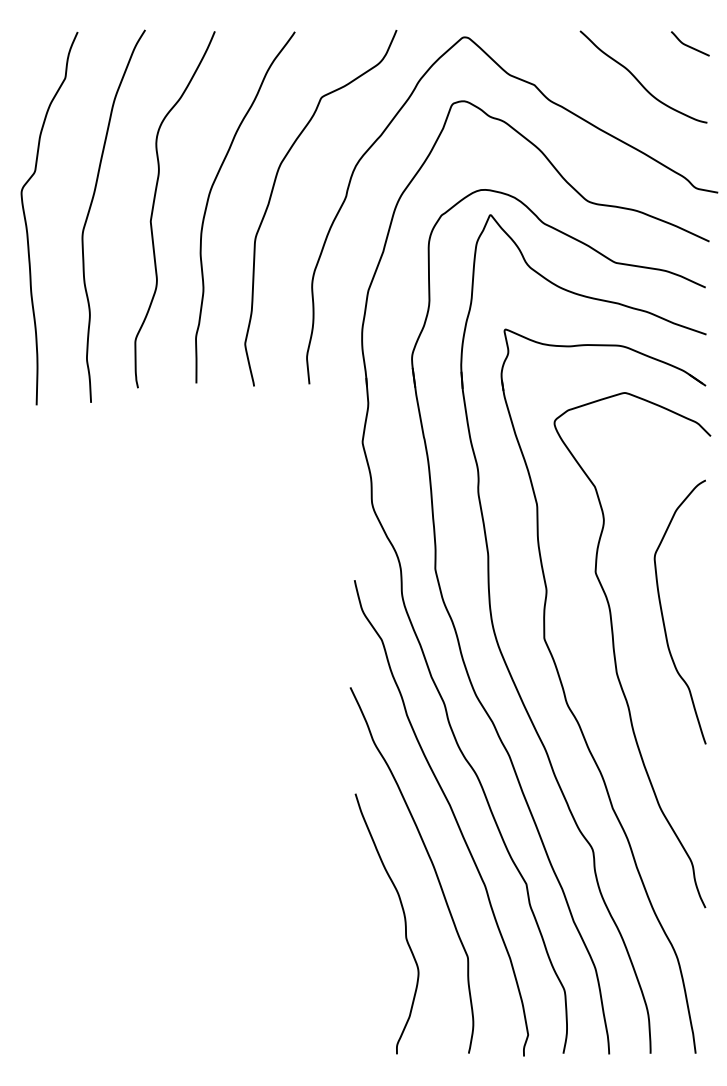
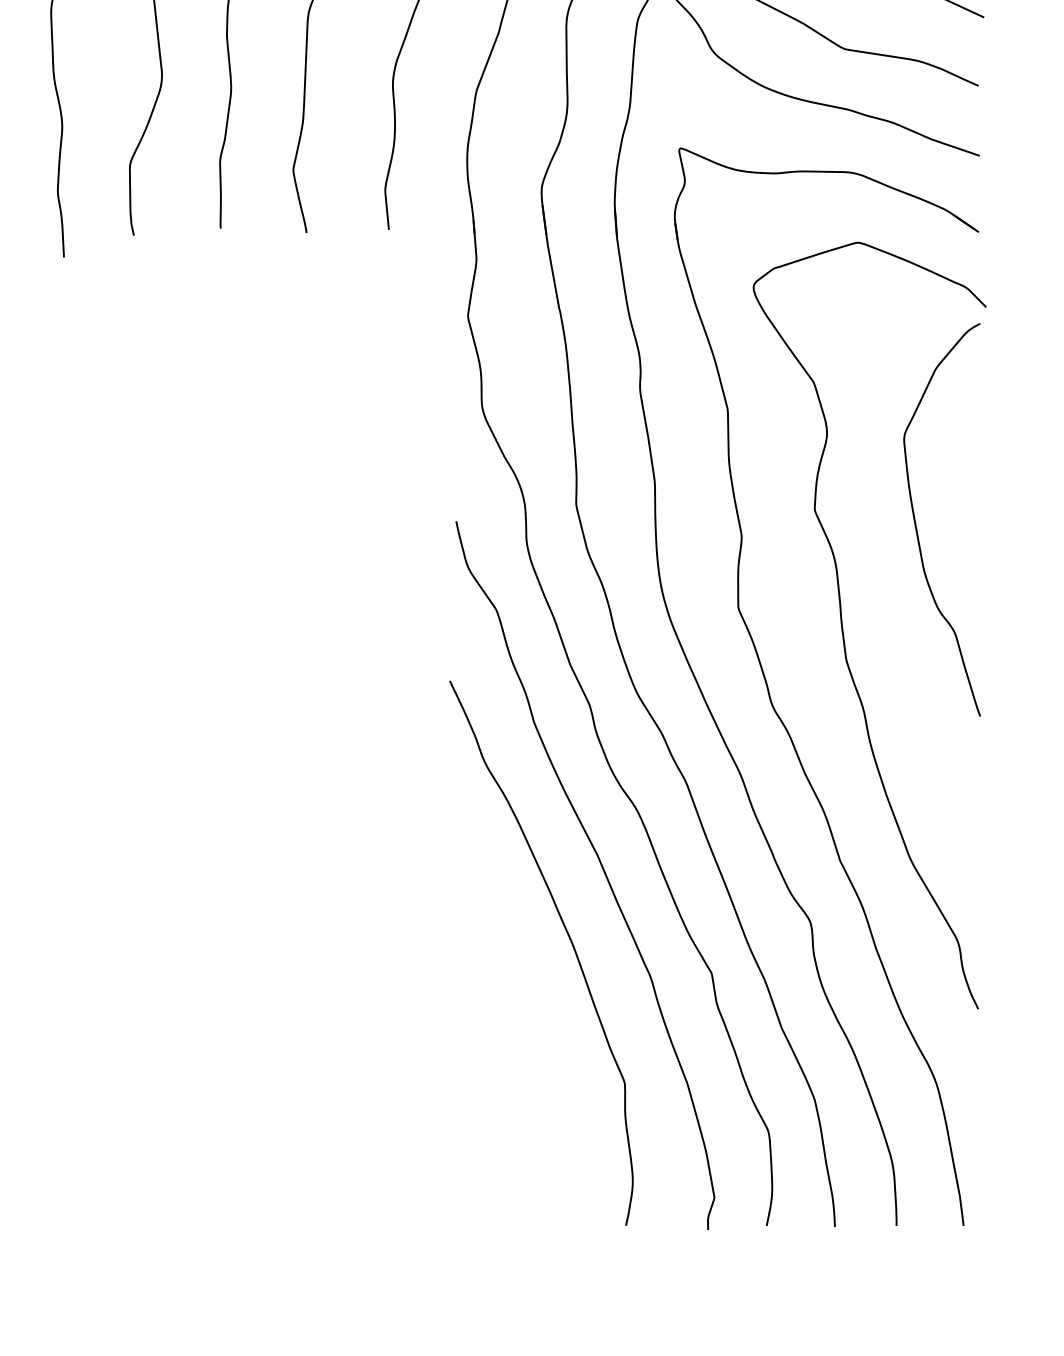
curve: (663, 615) -> (917, 524), moved
curve: (404, 923) -> (530, 1032), removed

